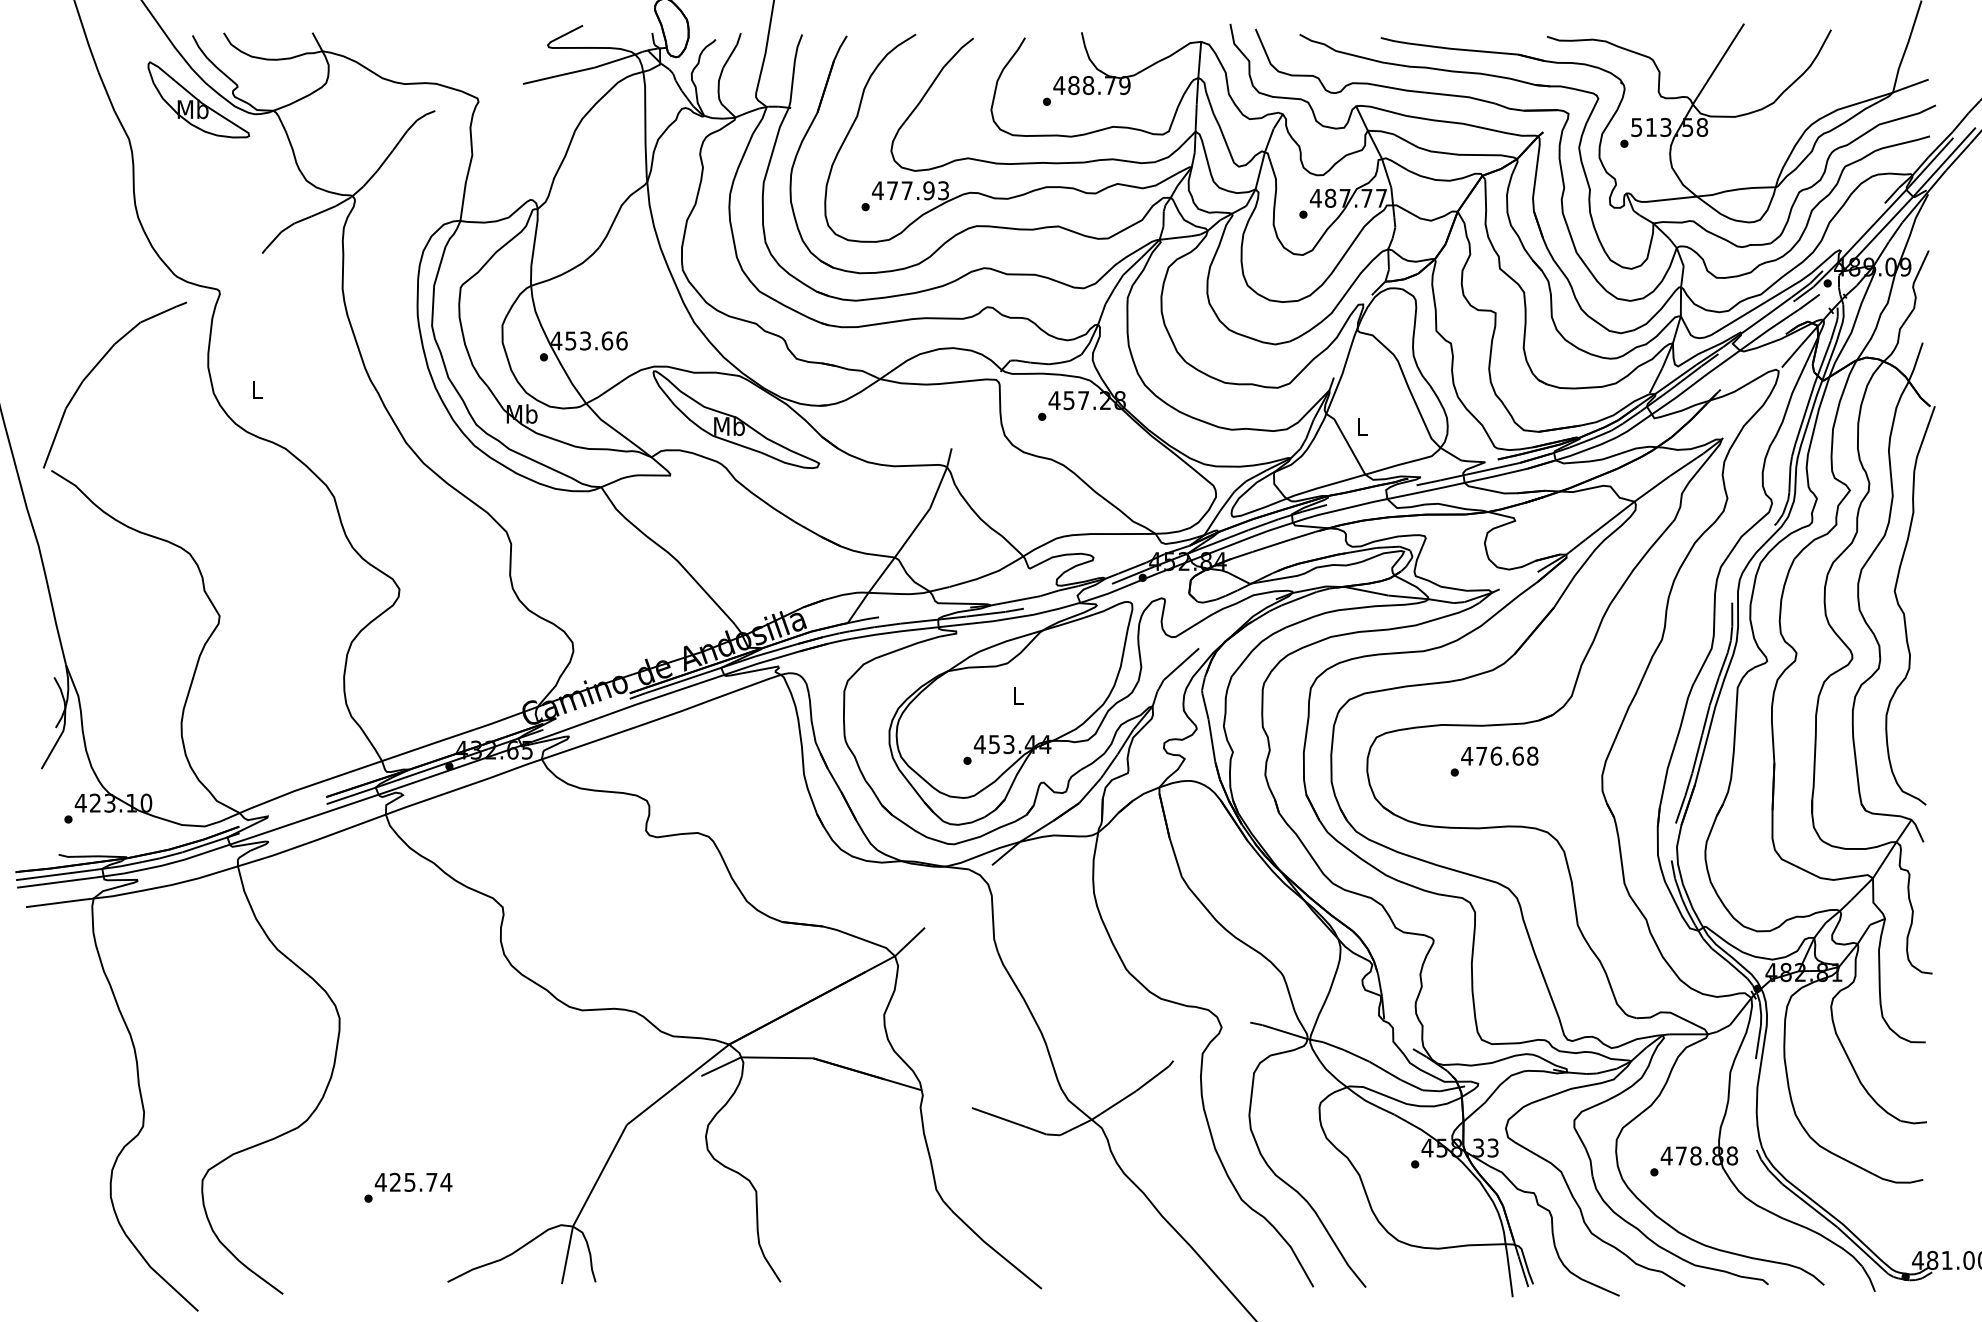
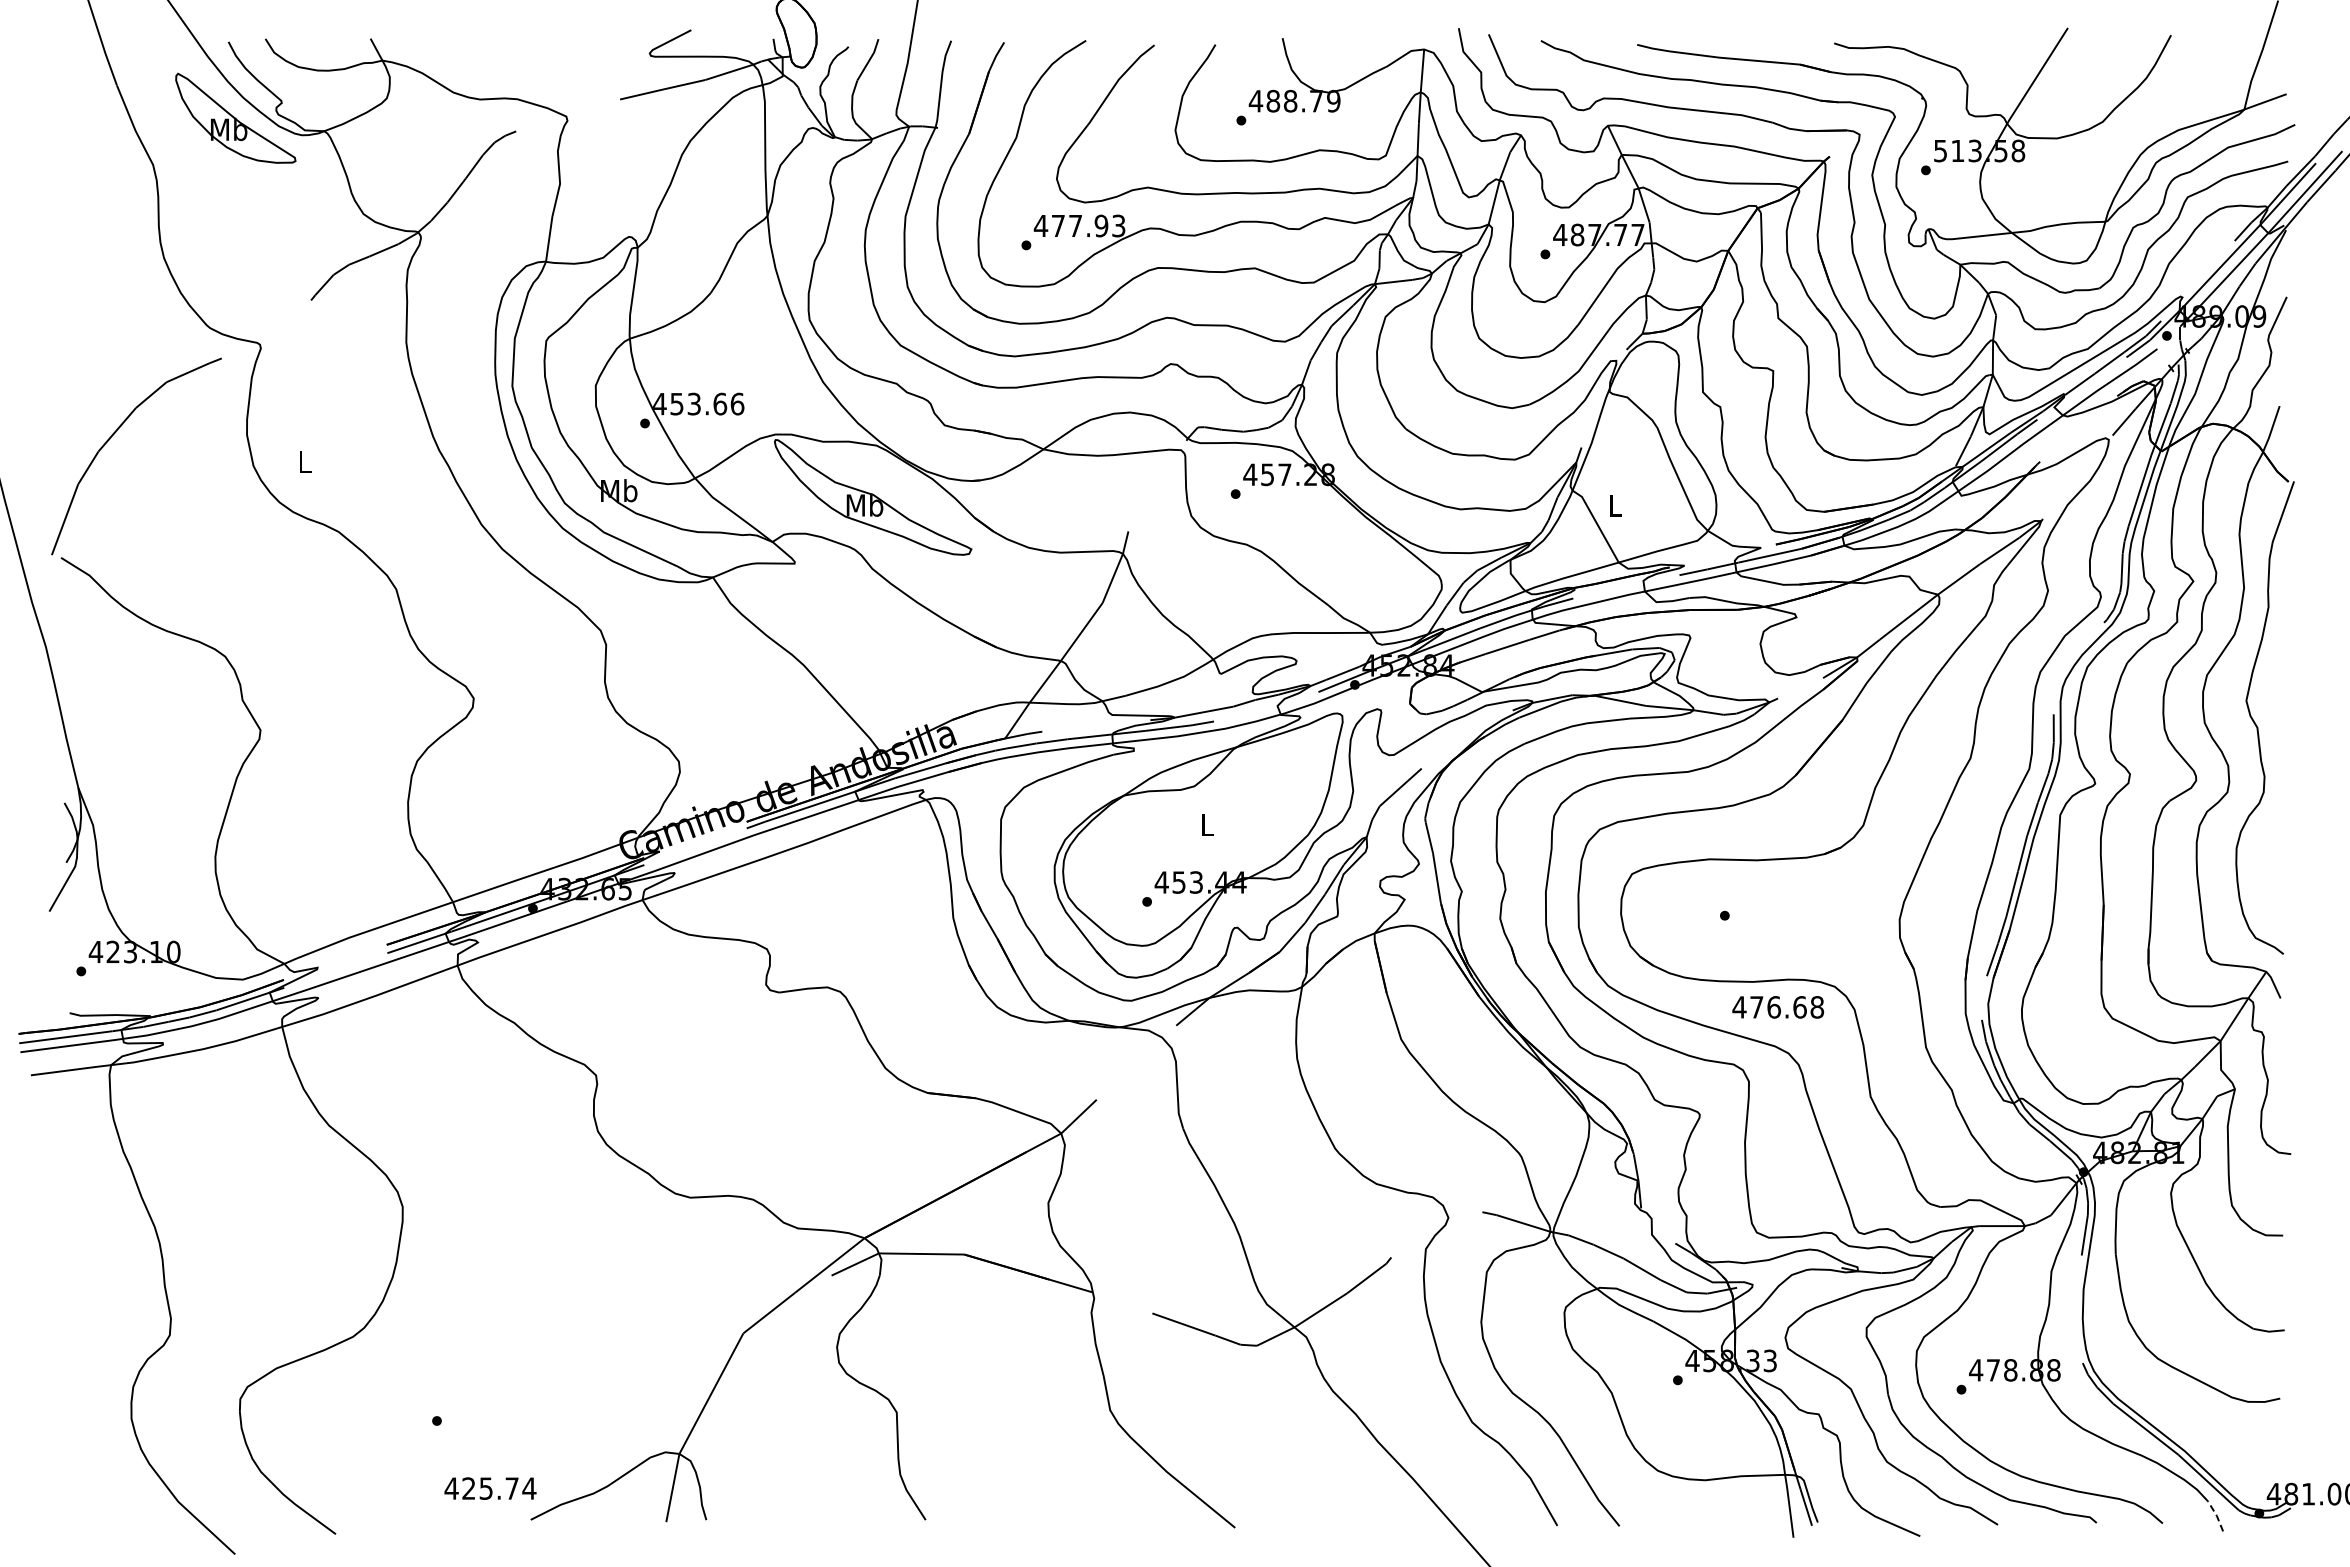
text: (1500, 756) -> (1778, 1007), moved
text: (413, 1182) -> (490, 1488), moved
line: (1869, 1278) -> (2216, 1515), solid -> dashed

